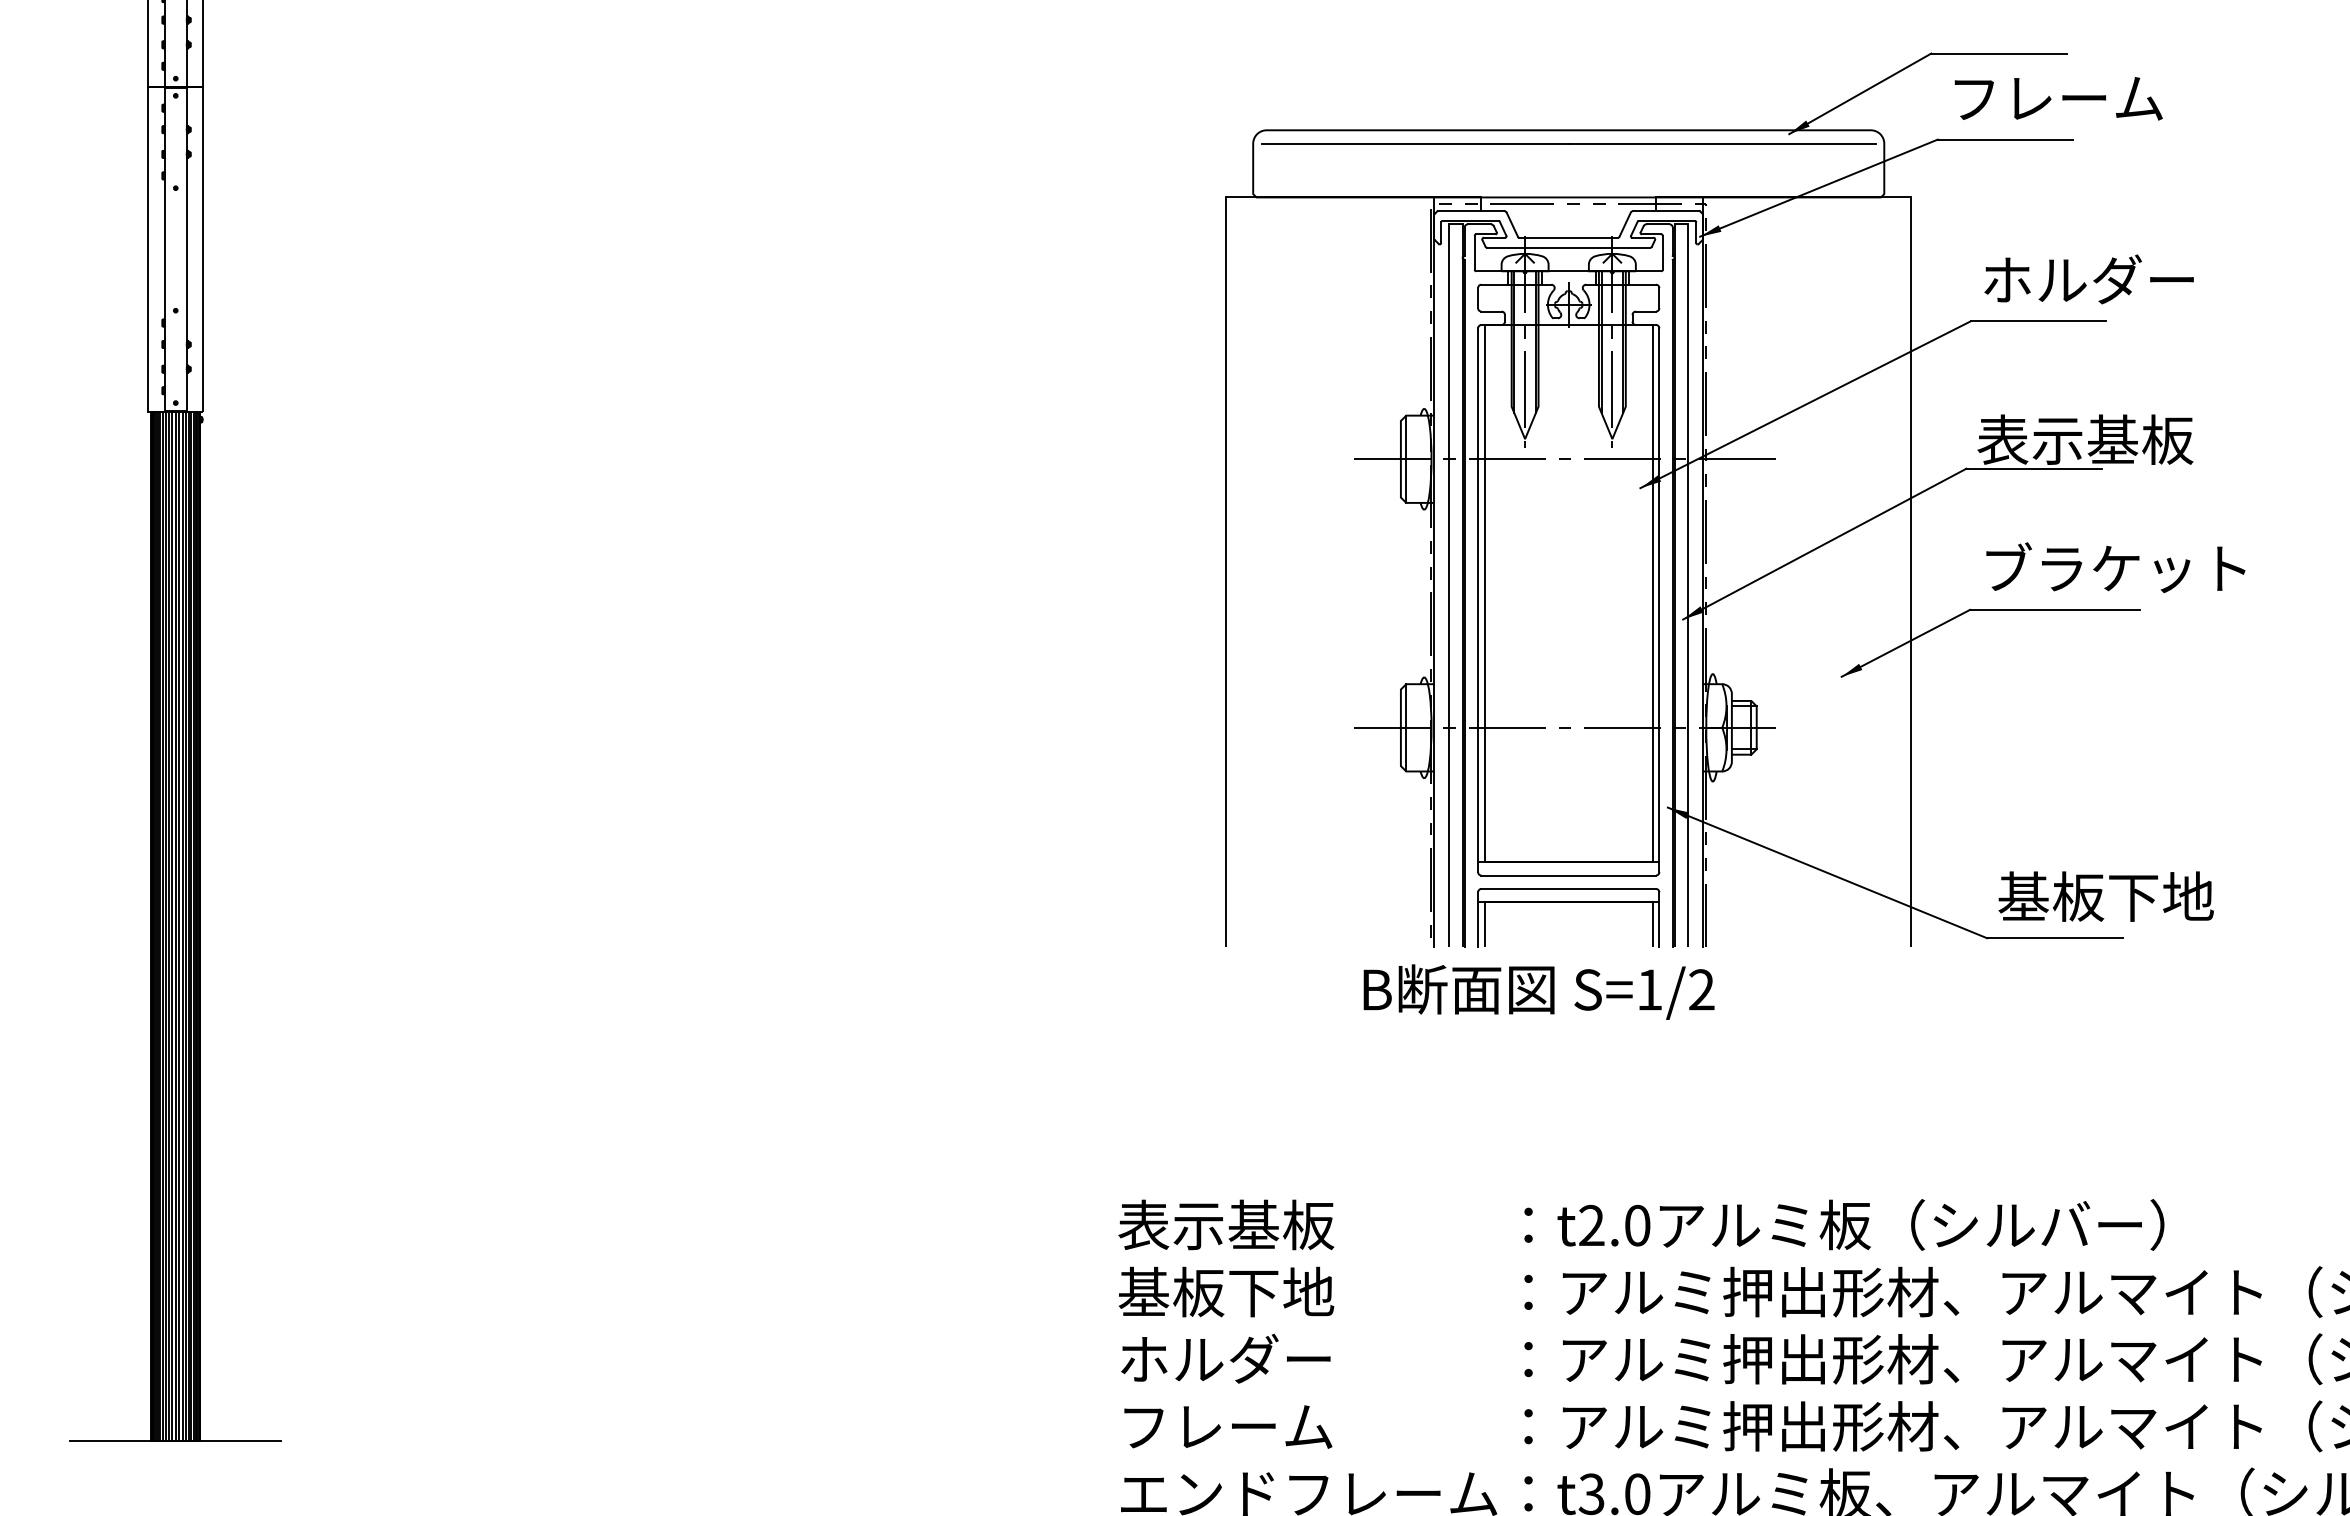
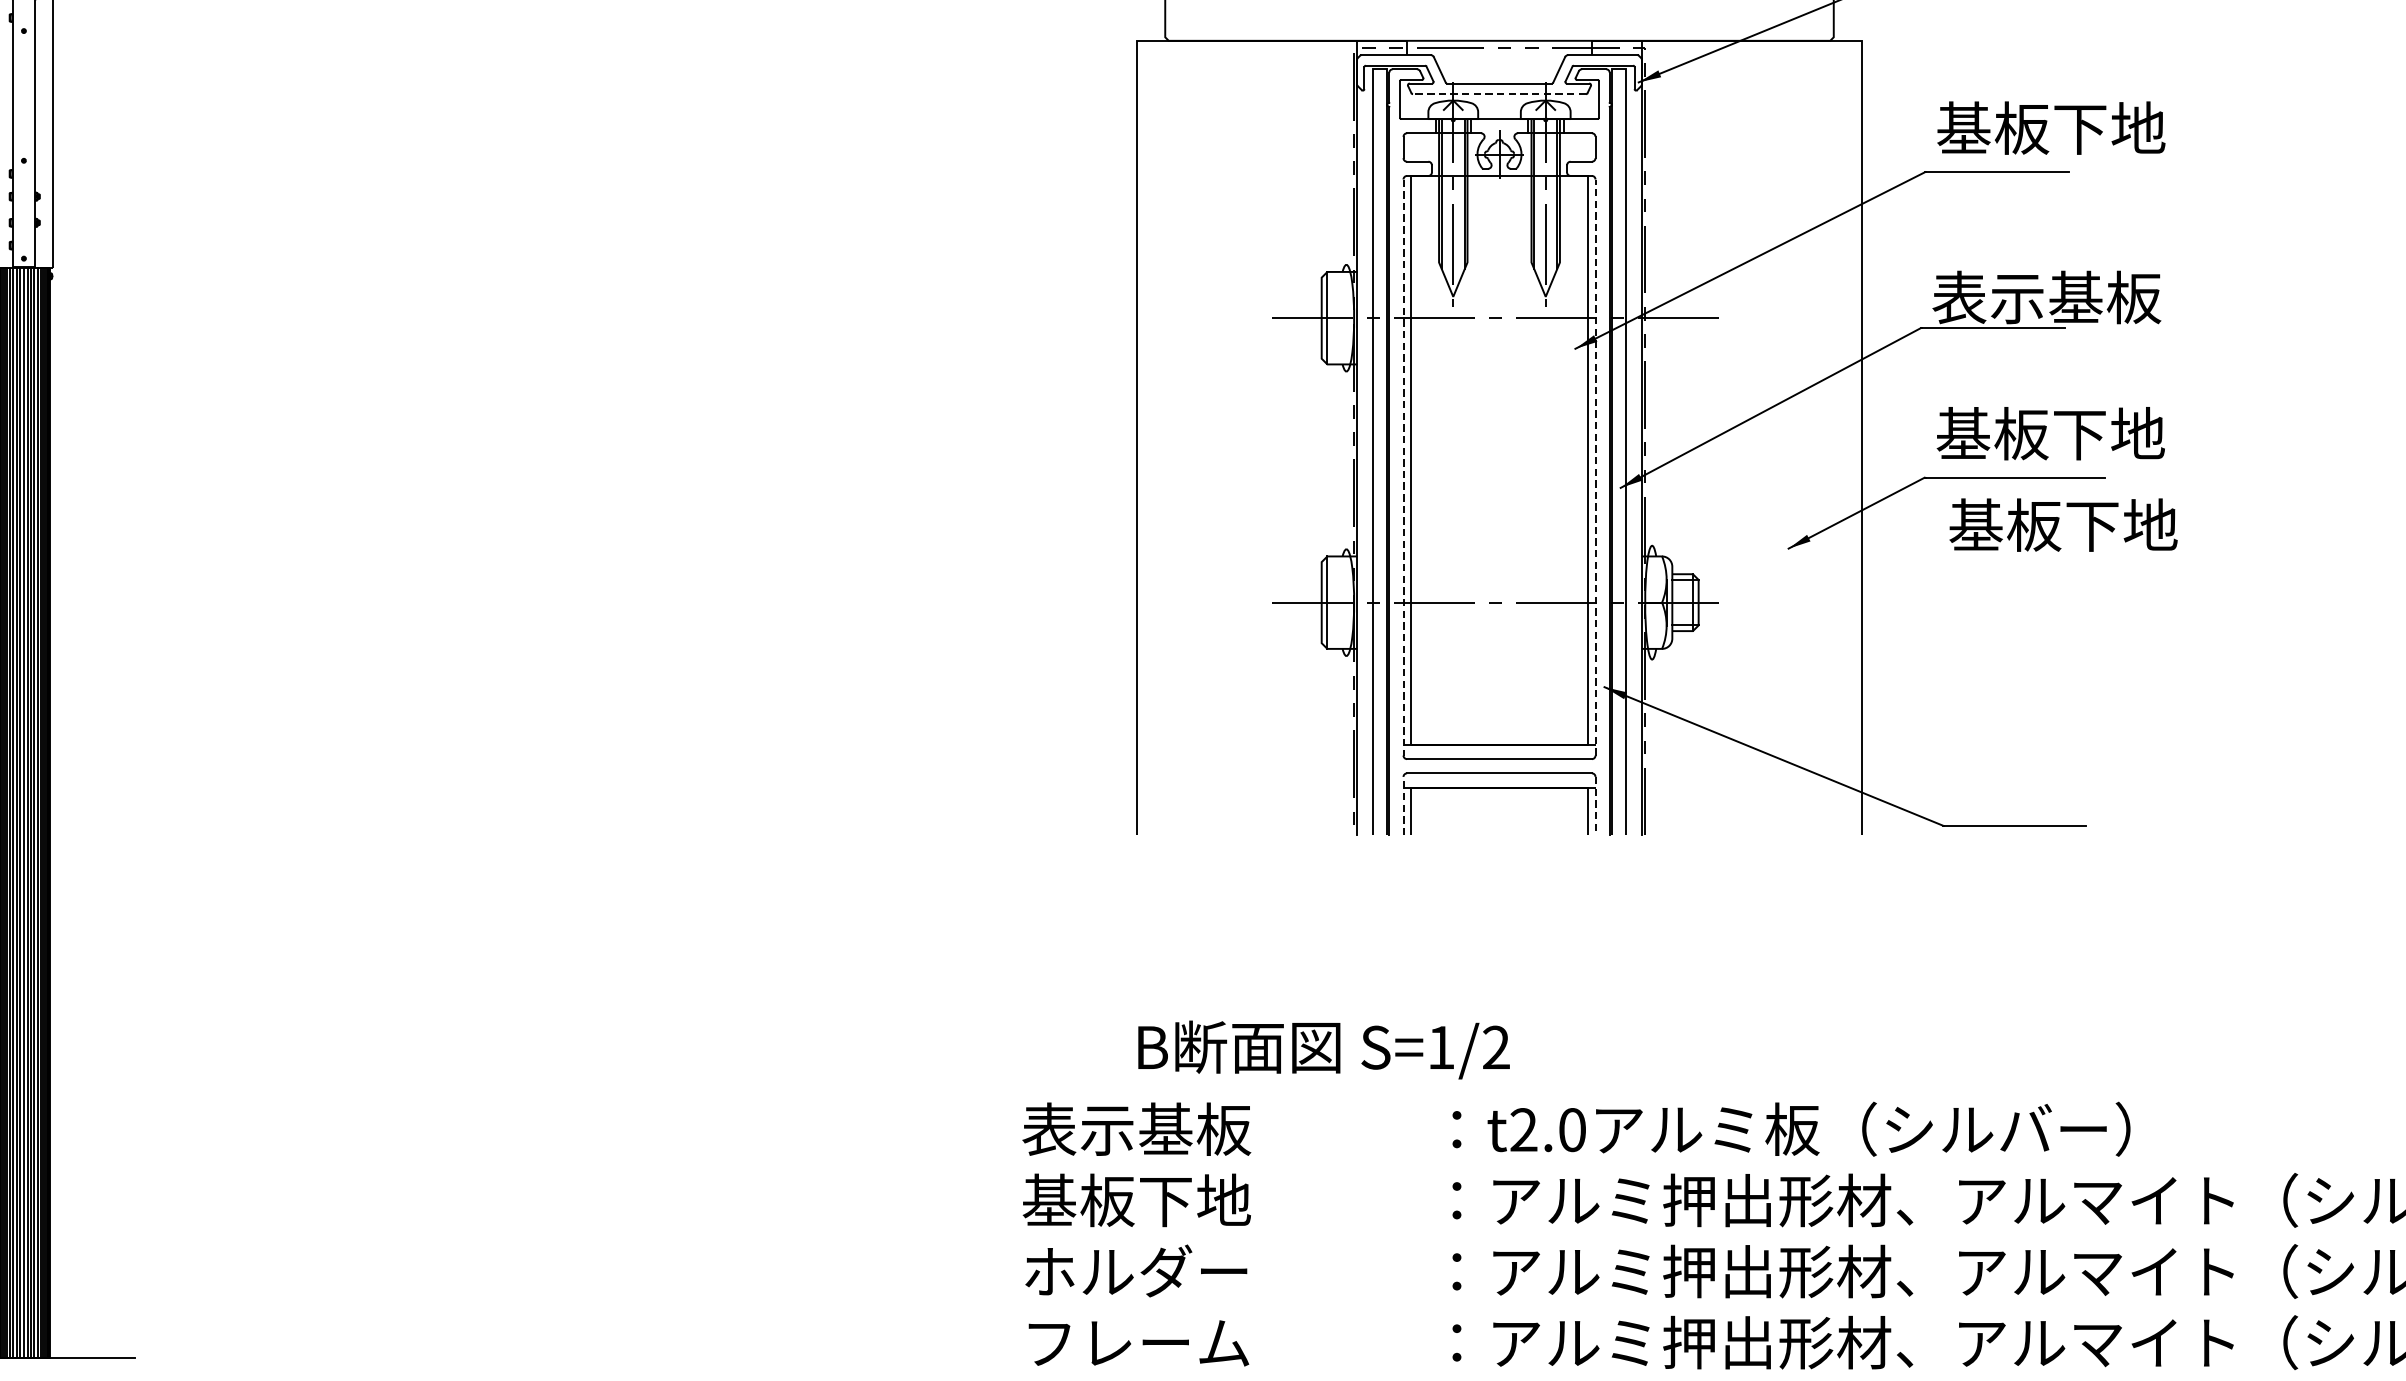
line: (1568, 247) -> (1499, 93), solid -> dashed
text: (2089, 279) -> (2051, 127), ホルダー -> 基板下地
text: (2113, 567) -> (2076, 432), ブラケット -> 基板下地
line: (1478, 600) -> (1403, 467), solid -> dashed
line: (1659, 600) -> (1595, 467), solid -> dashed
text: (2105, 896) -> (2062, 524), moved
line: (1478, 919) -> (1403, 805), solid -> dashed
line: (1659, 919) -> (1595, 805), solid -> dashed
text: (1538, 991) -> (1323, 1049), moved

